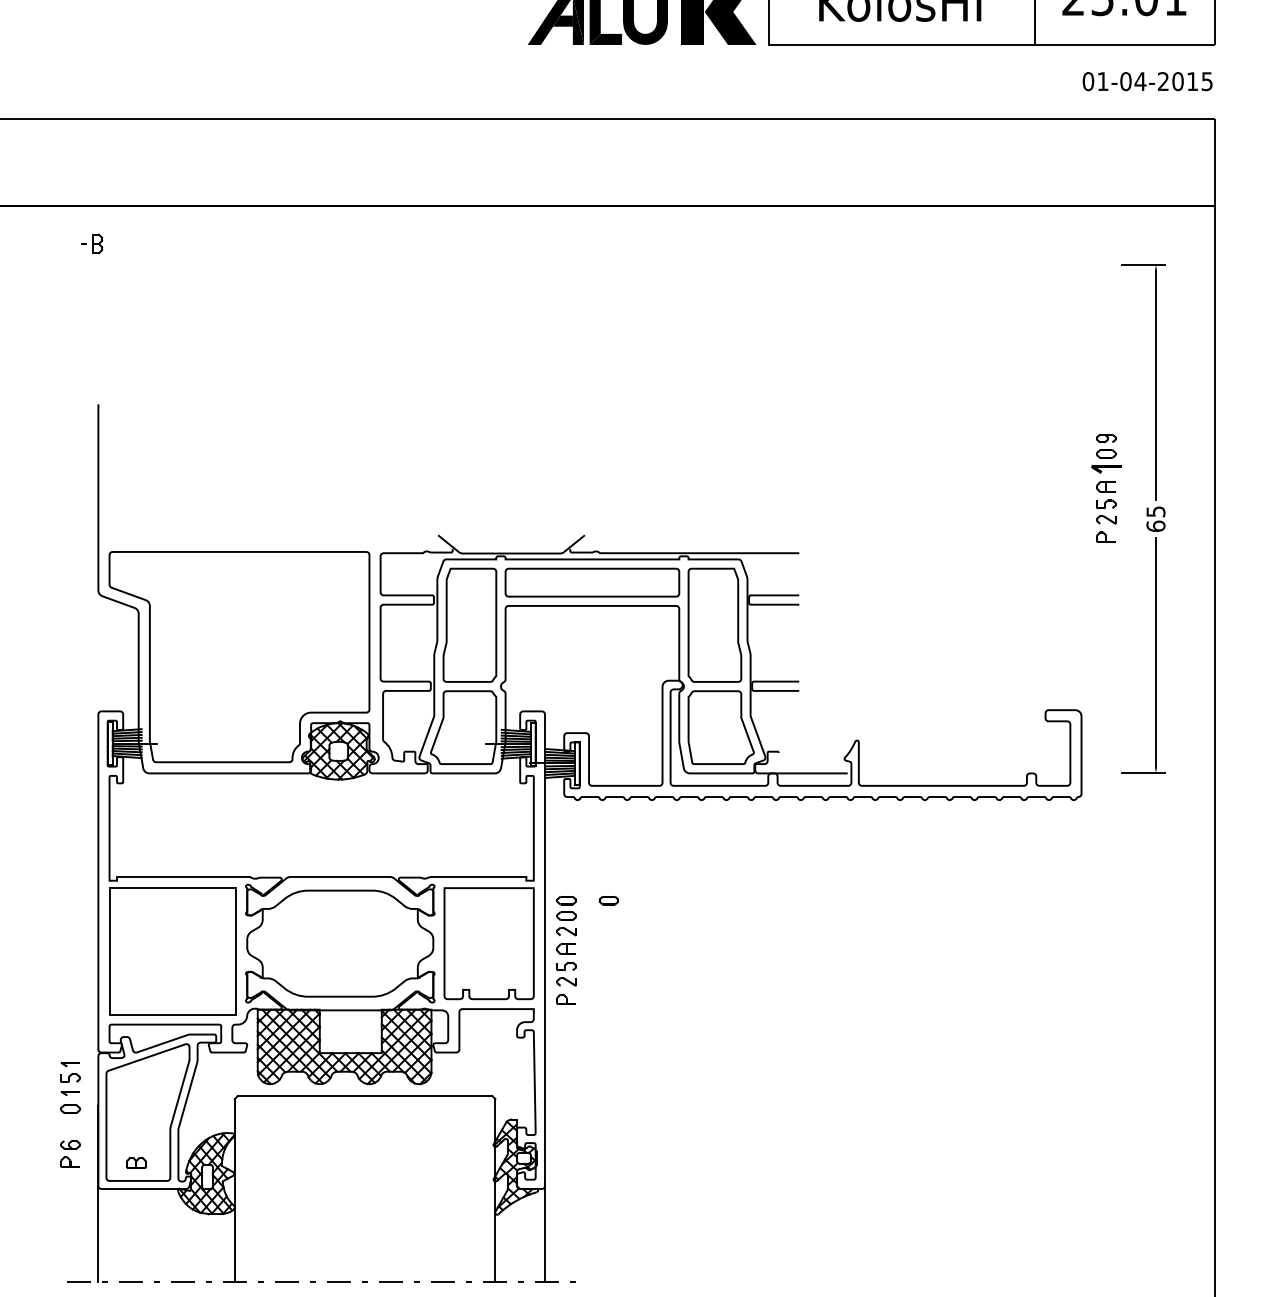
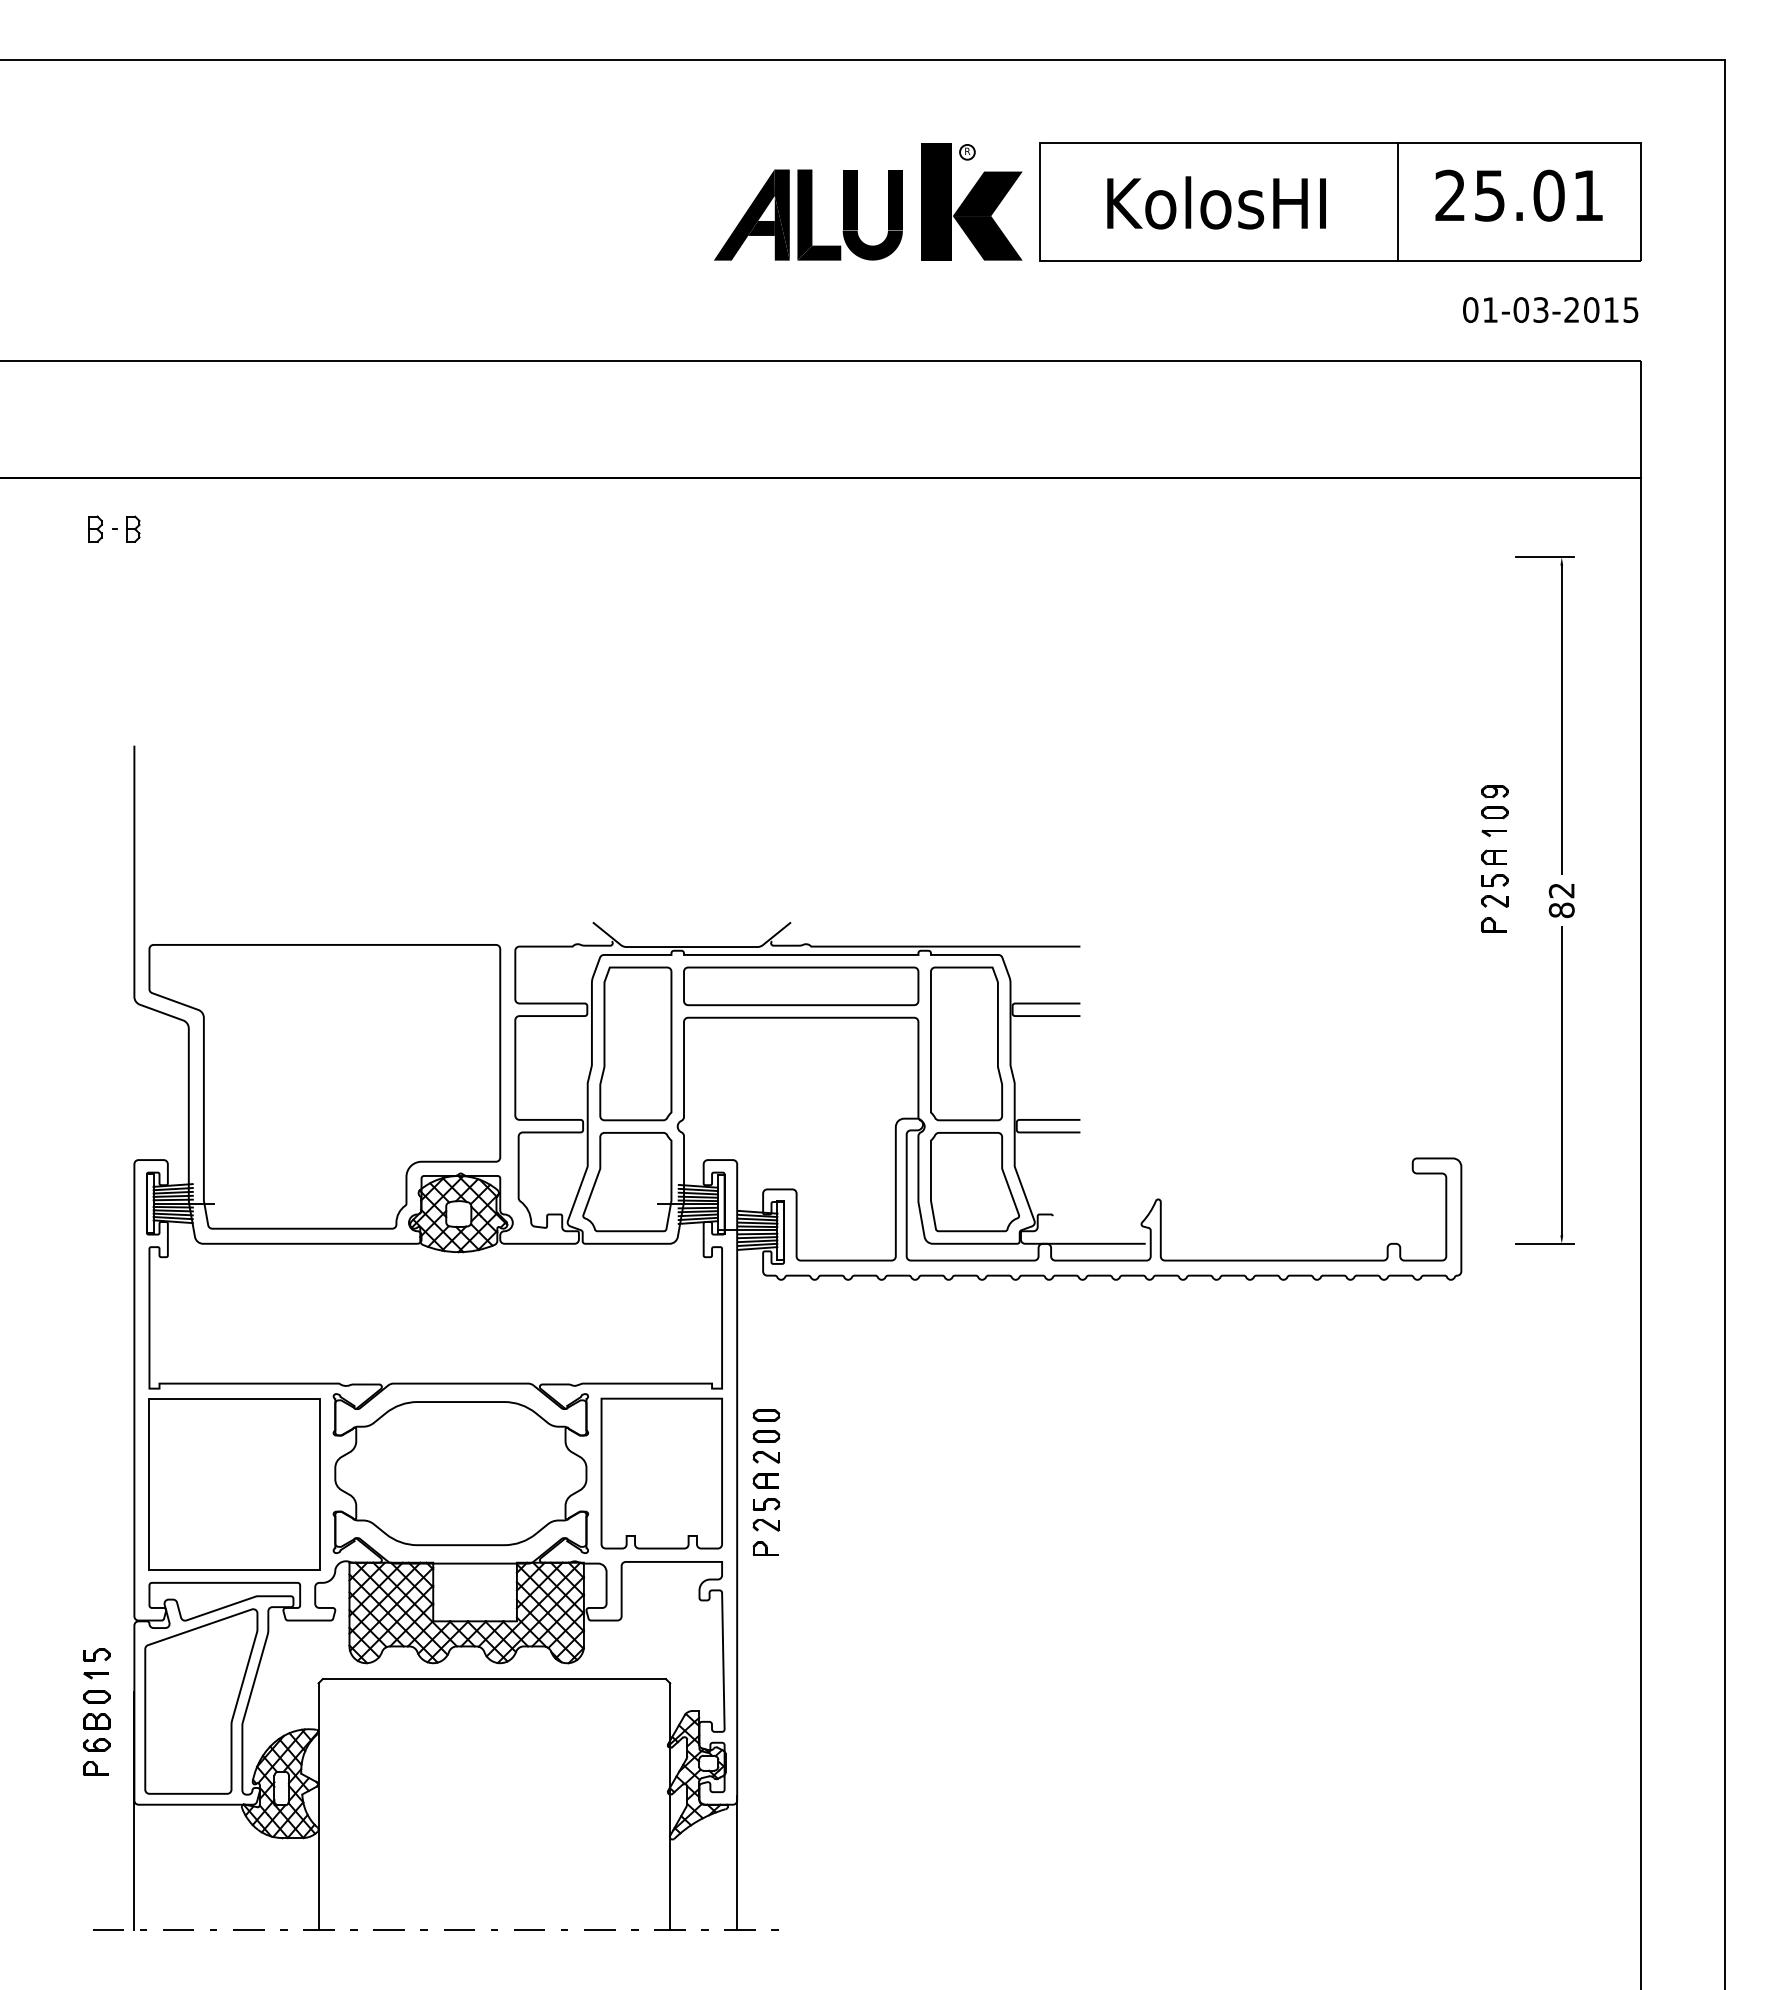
text: (1140, 81) -> (1540, 310), 01-04-2015 -> 01-03-2015
part: (69, 243) -> (95, 528), added
part: (1105, 469) -> (1493, 833), size x0.62
text: (1155, 519) -> (1561, 900), 65 -> 82
part: (608, 900) -> (823, 1415), removed
part: (69, 1064) -> (95, 1636), removed
part: (136, 1162) -> (96, 1721), moved

